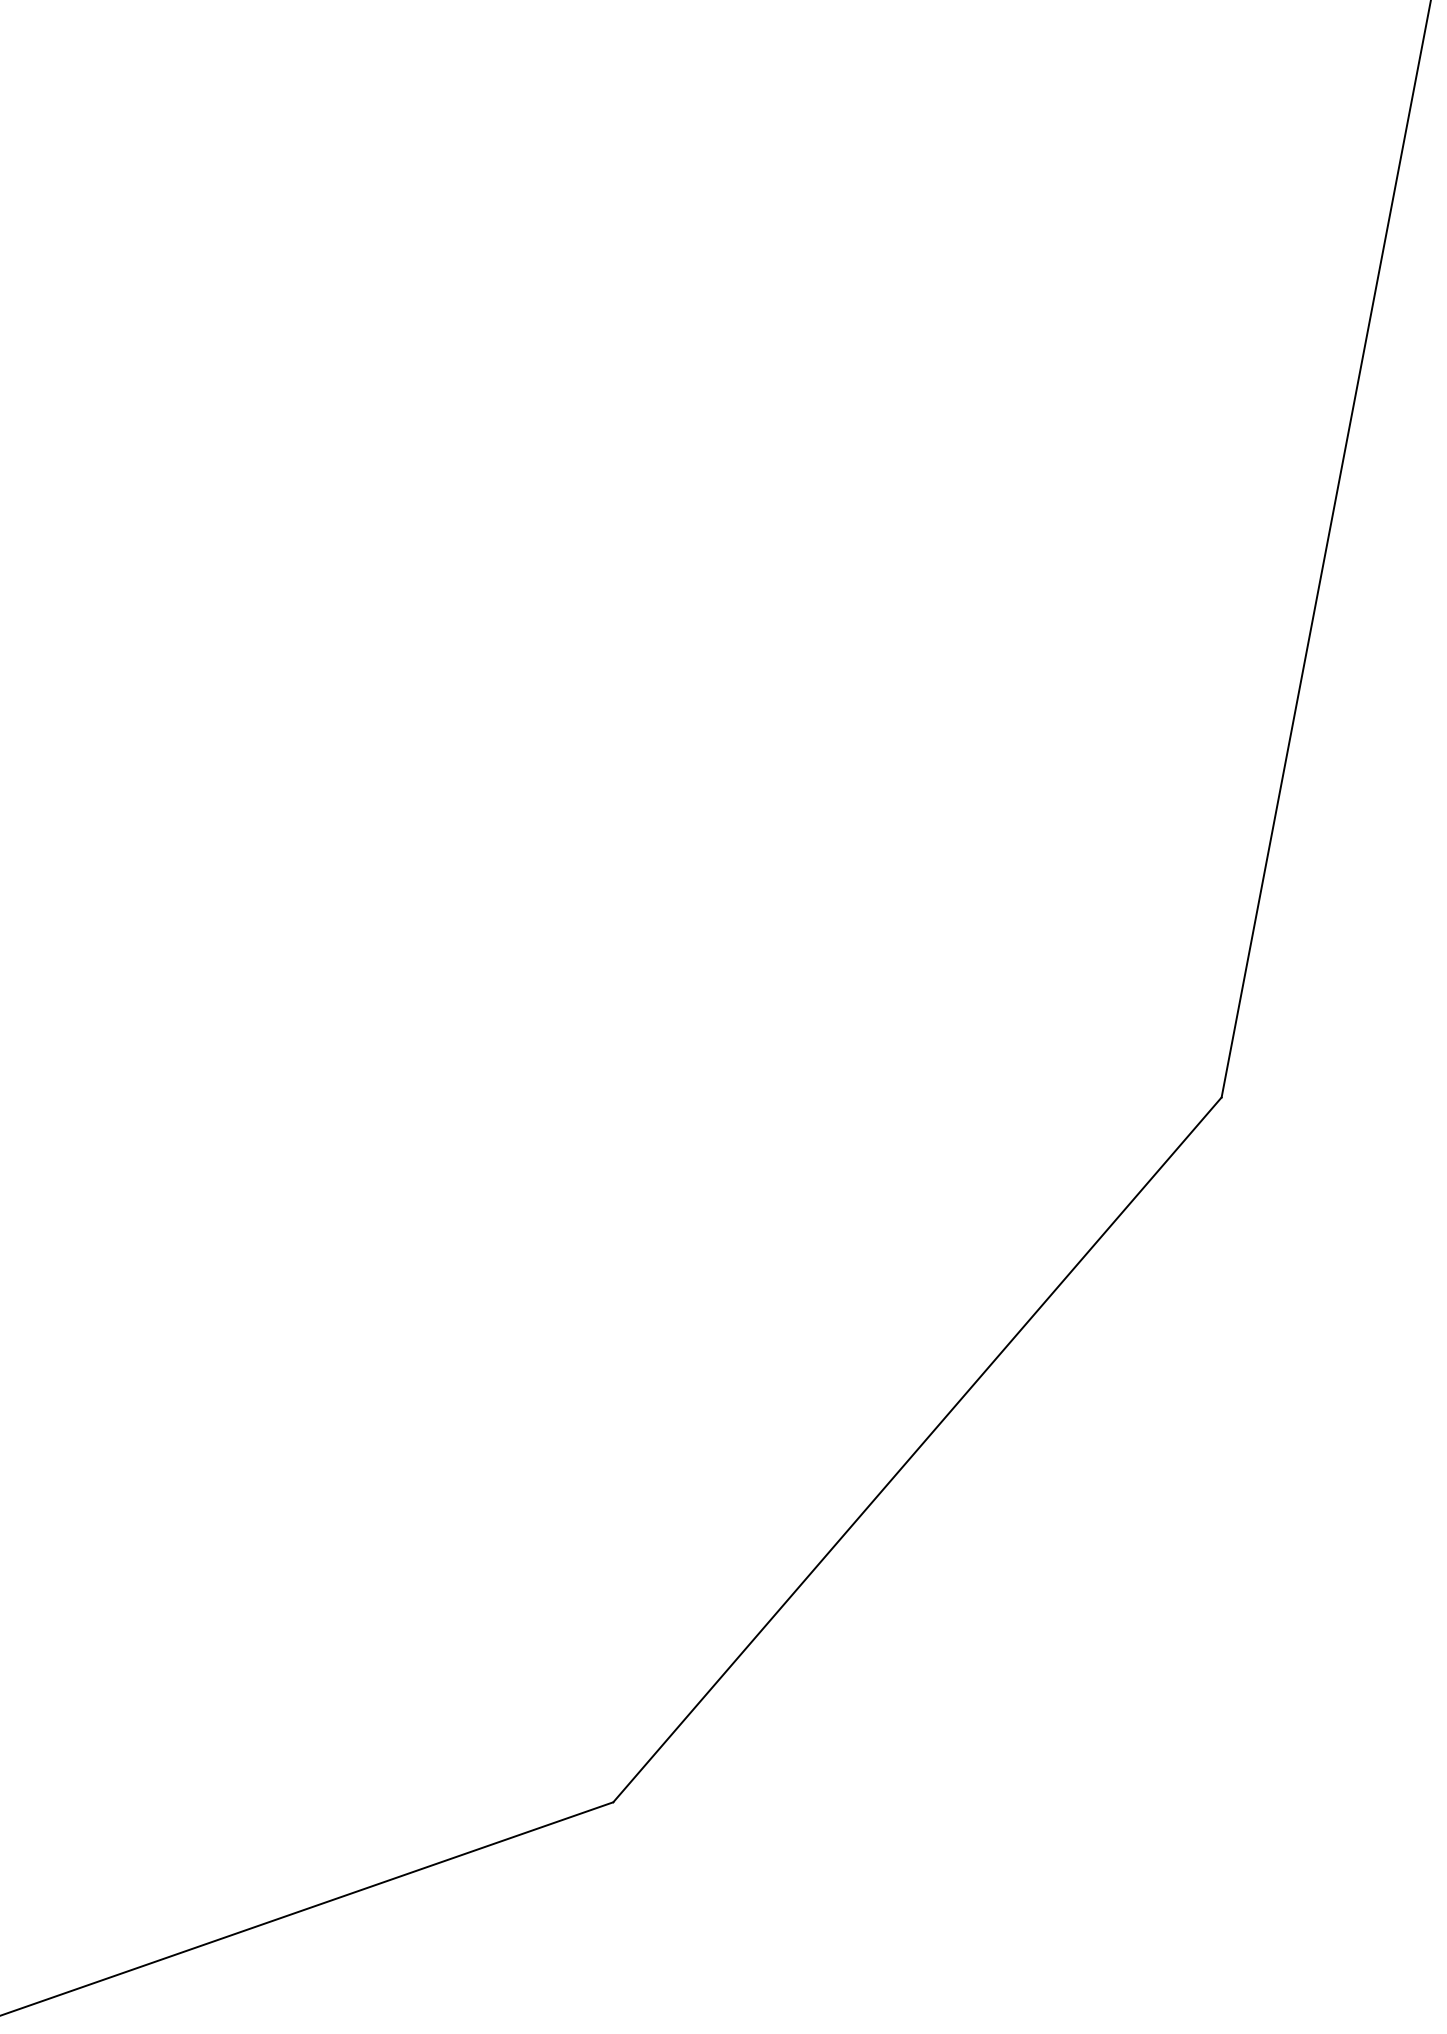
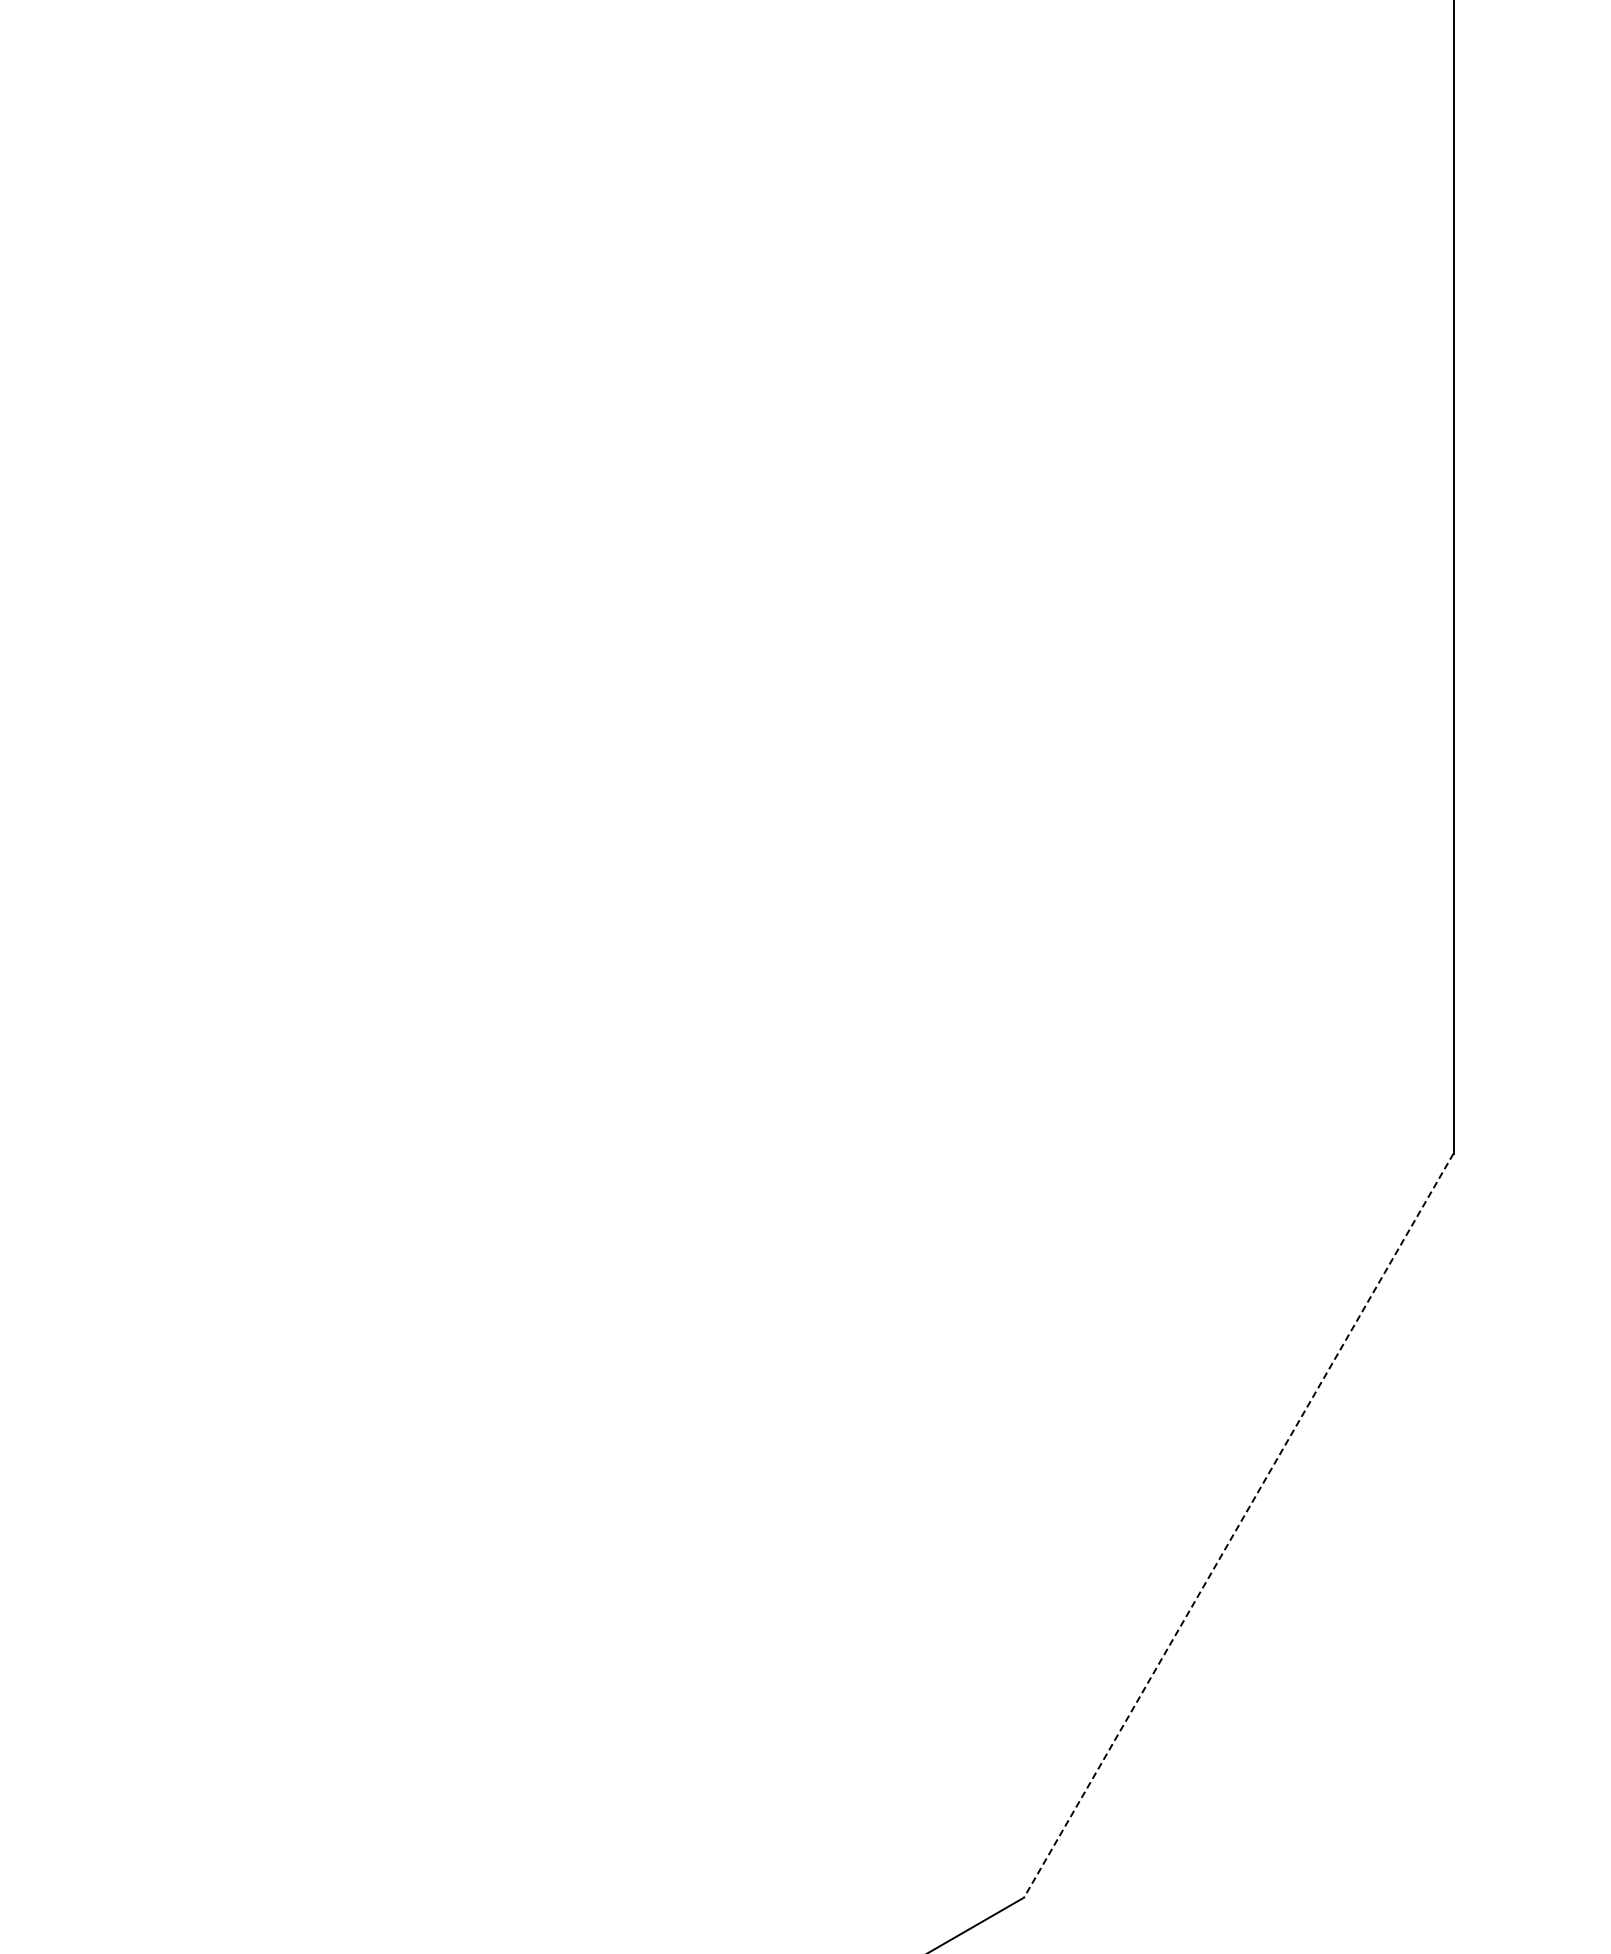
line: (917, 1449) -> (1238, 1525), solid -> dashed

